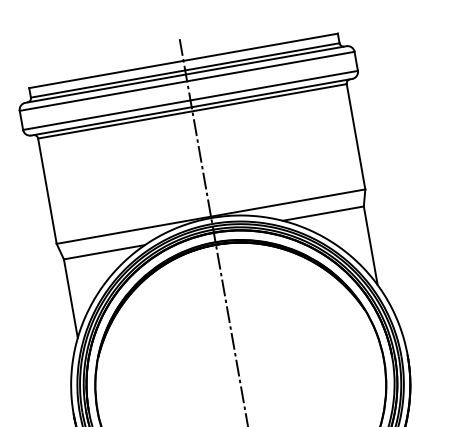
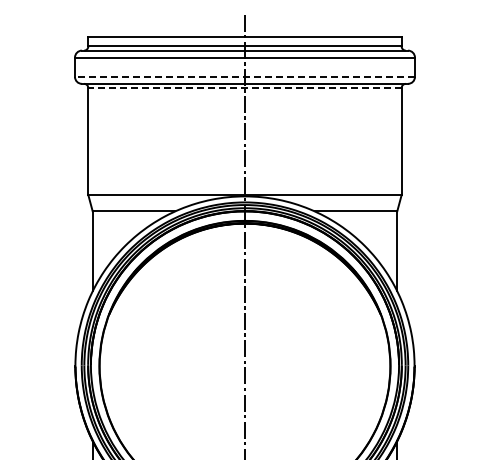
line: (189, 100) -> (244, 76), solid -> dashed
line: (192, 111) -> (244, 88), solid -> dashed

